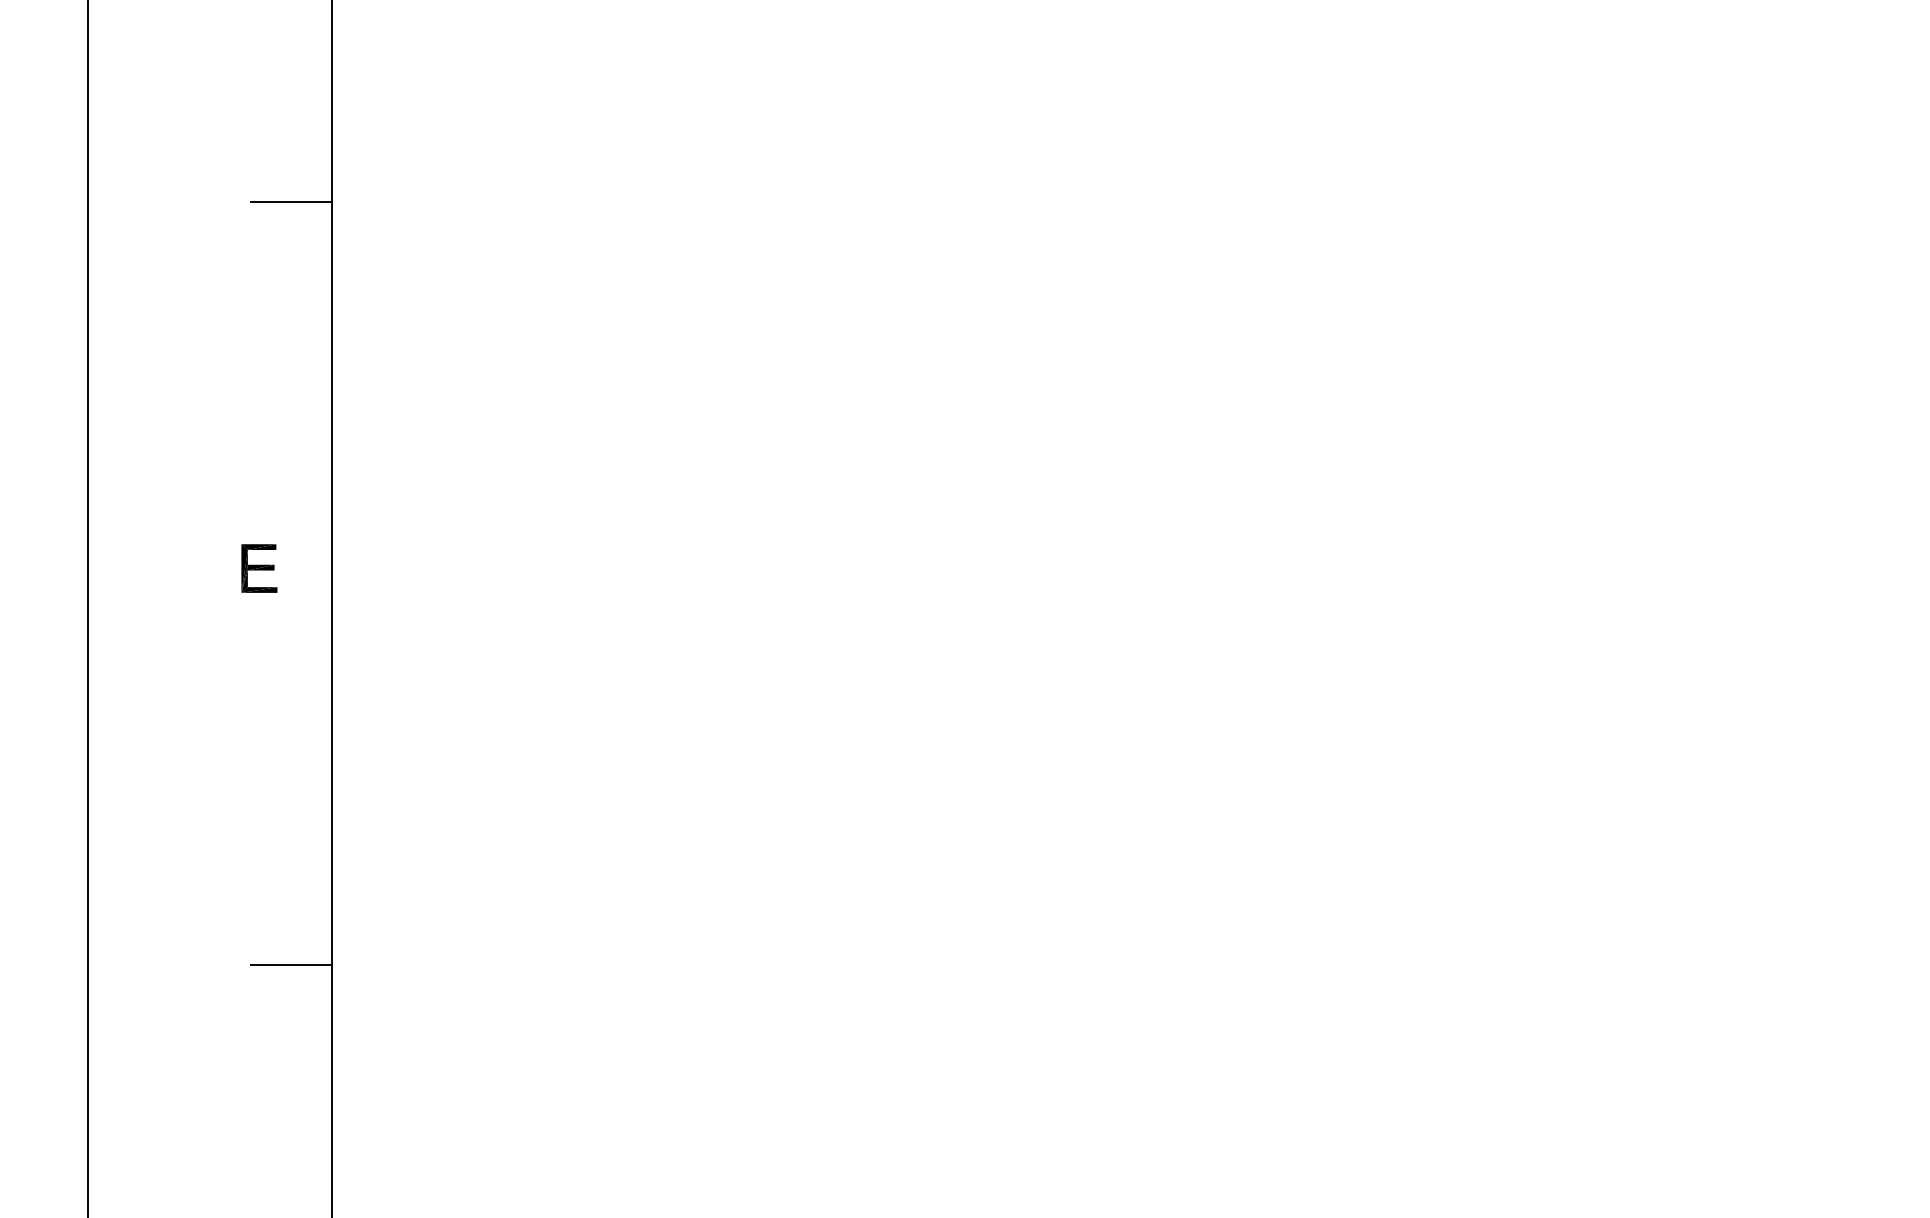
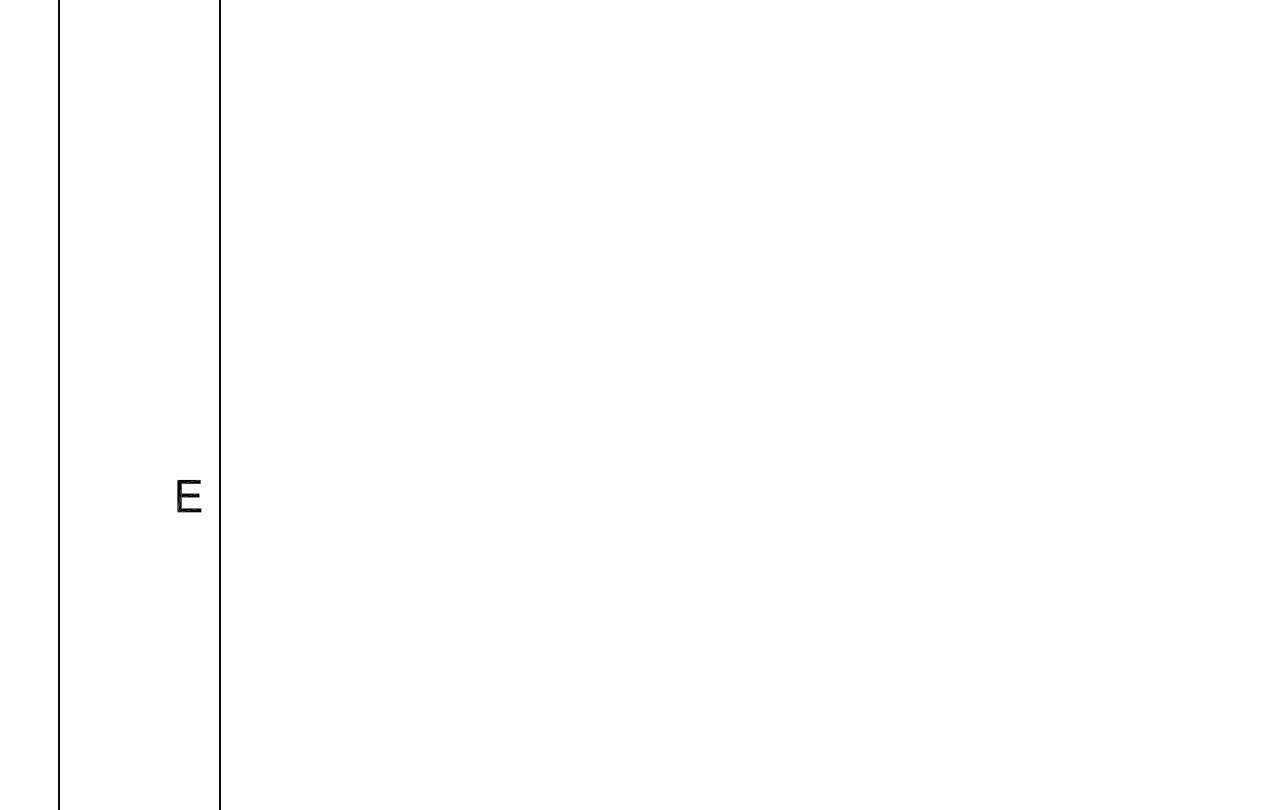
line: (291, 202) -> (193, 134), removed
part: (259, 569) -> (189, 496), moved
line: (291, 964) -> (193, 641), removed

